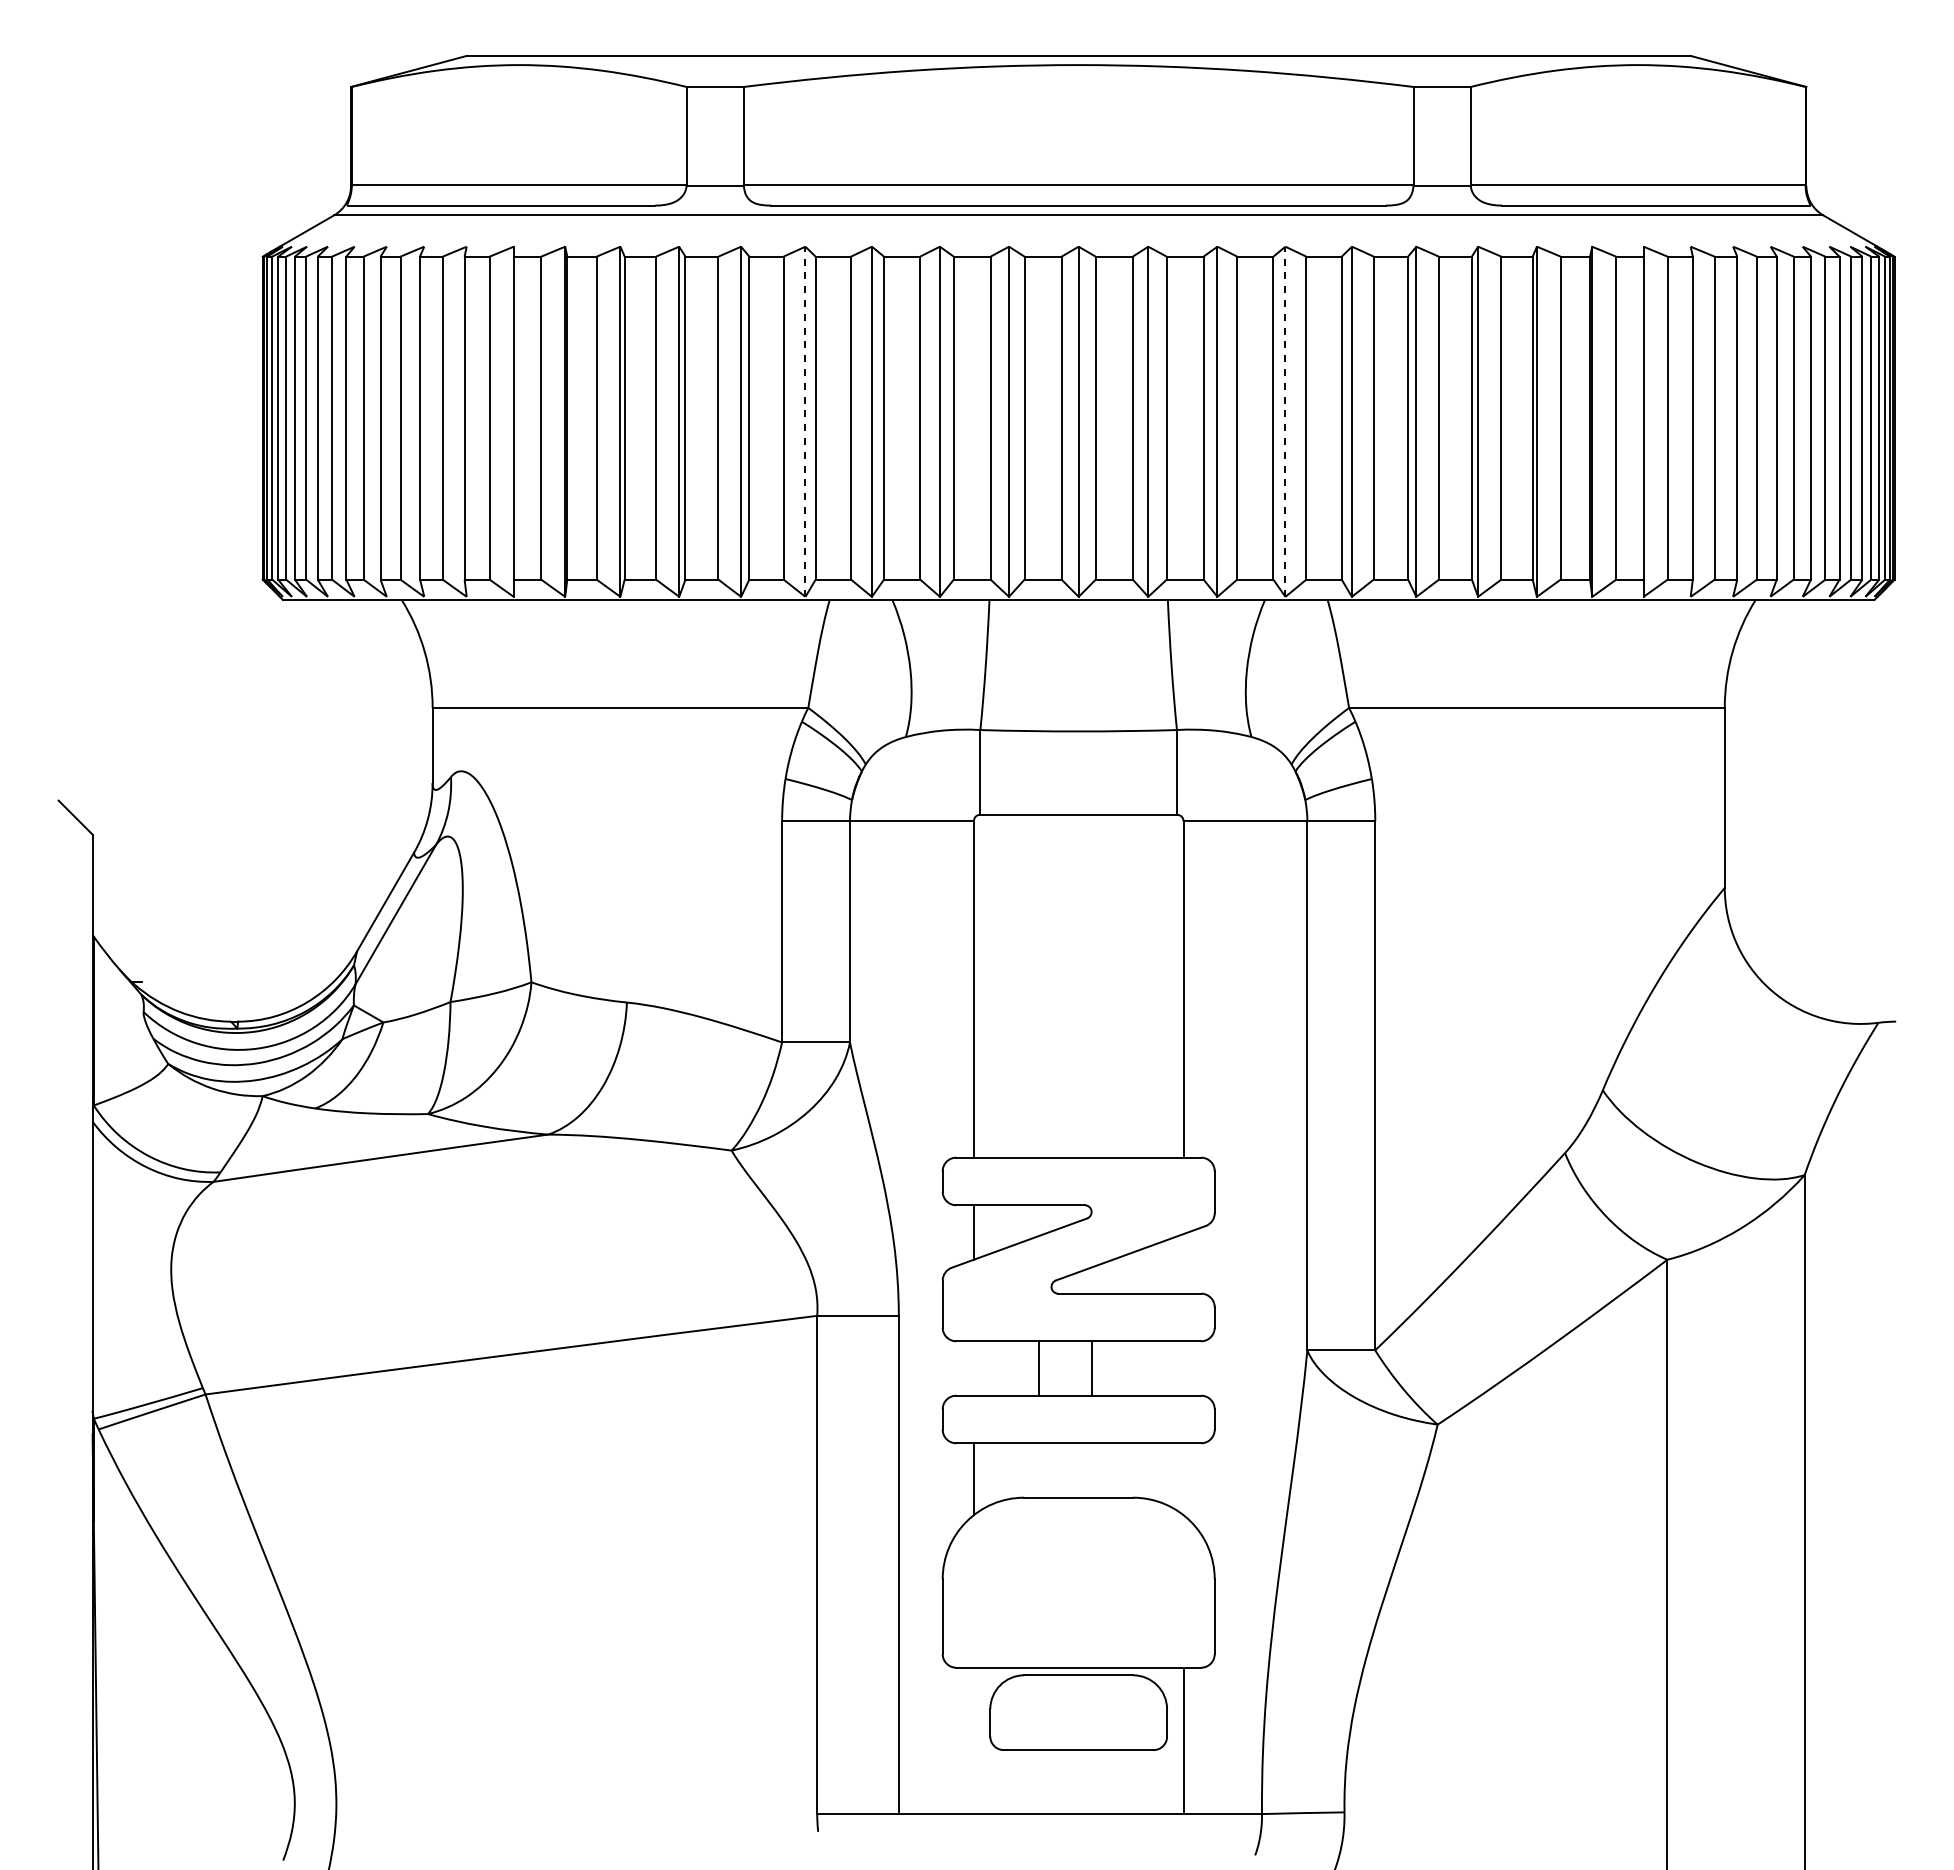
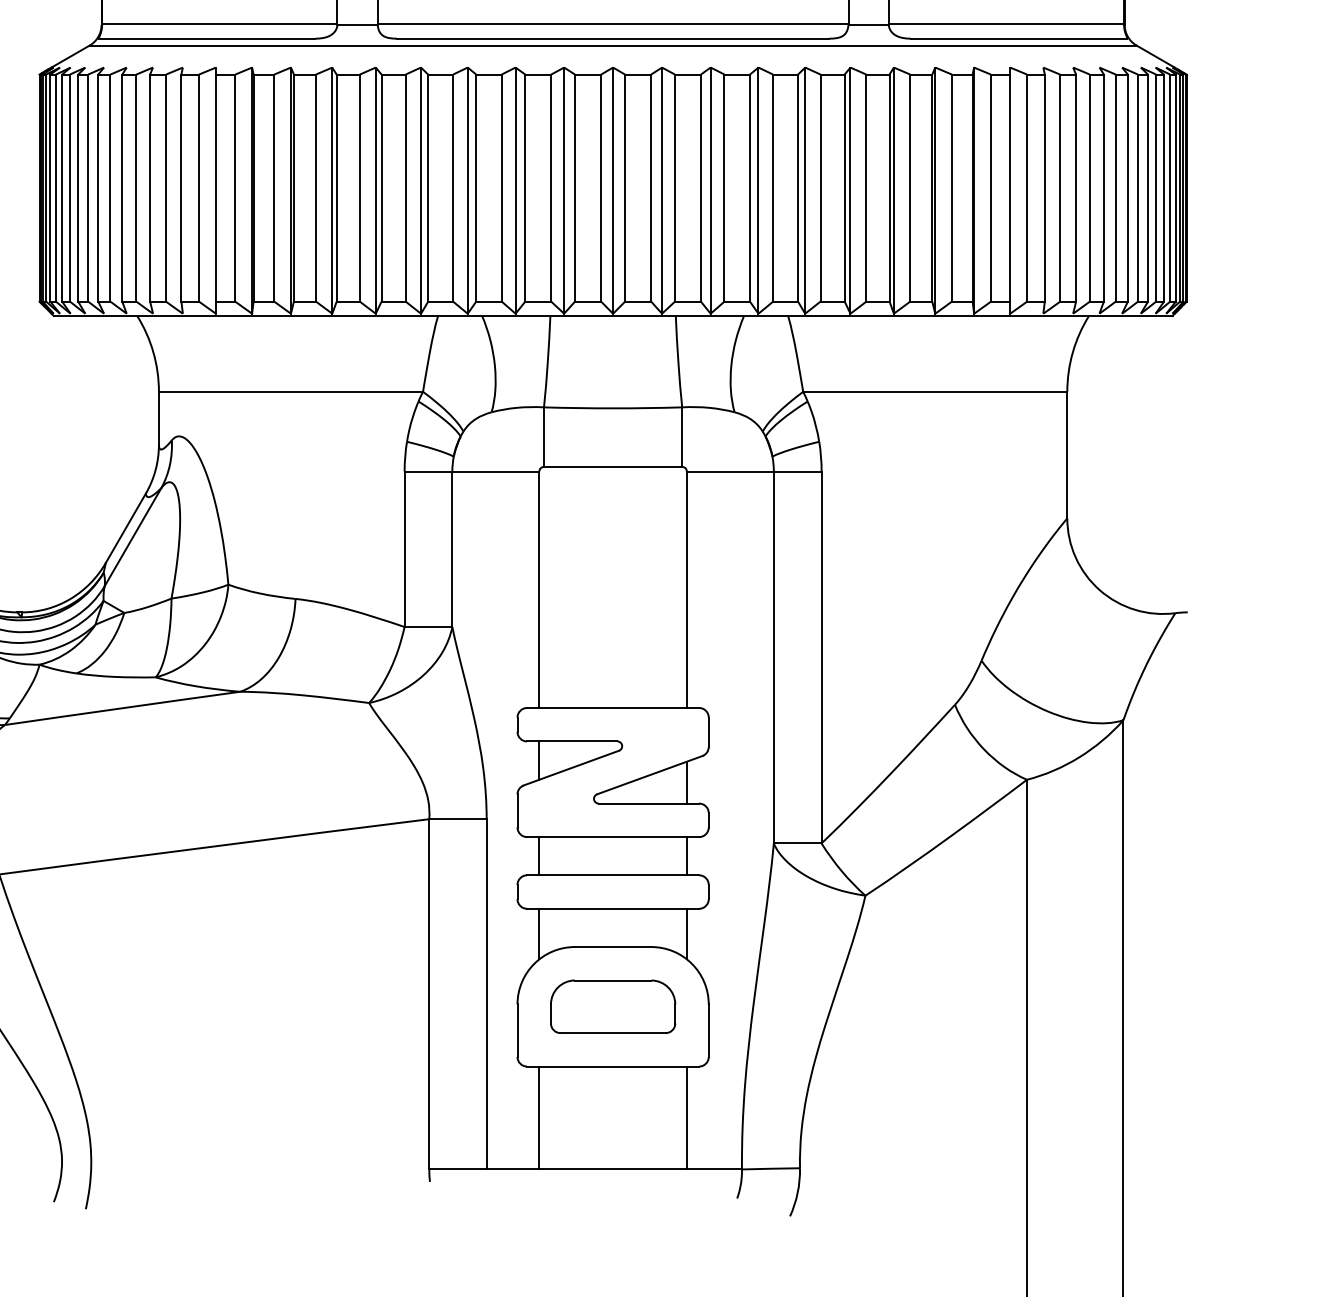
line: (805, 421) -> (421, 190), dashed -> solid
line: (1285, 421) -> (758, 190), dashed -> solid
line: (1183, 1263) -> (686, 782), added
line: (1038, 1368) -> (539, 856), moved
line: (1091, 1368) -> (686, 856), moved
line: (1183, 1479) -> (686, 934), added
part: (1078, 1712) -> (612, 1006), moved
line: (973, 1740) -> (539, 1117), added

